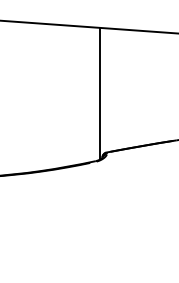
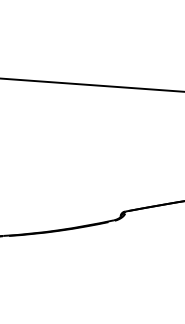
line: (100, 93) -> (118, 152), removed

